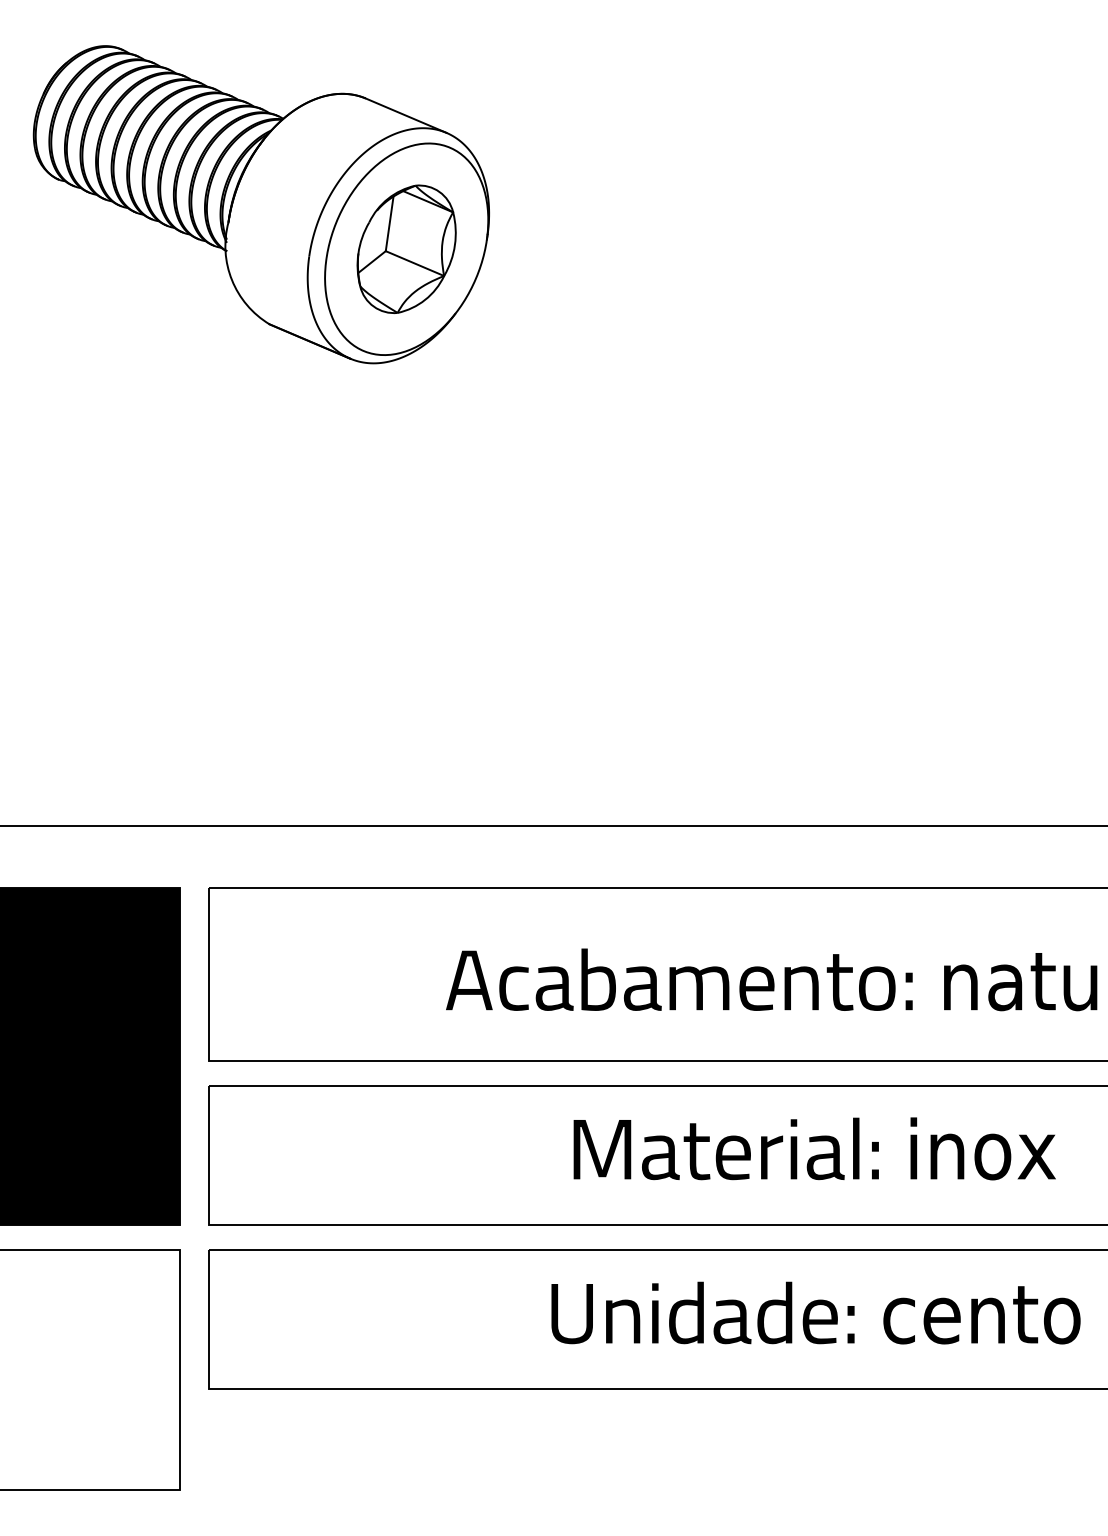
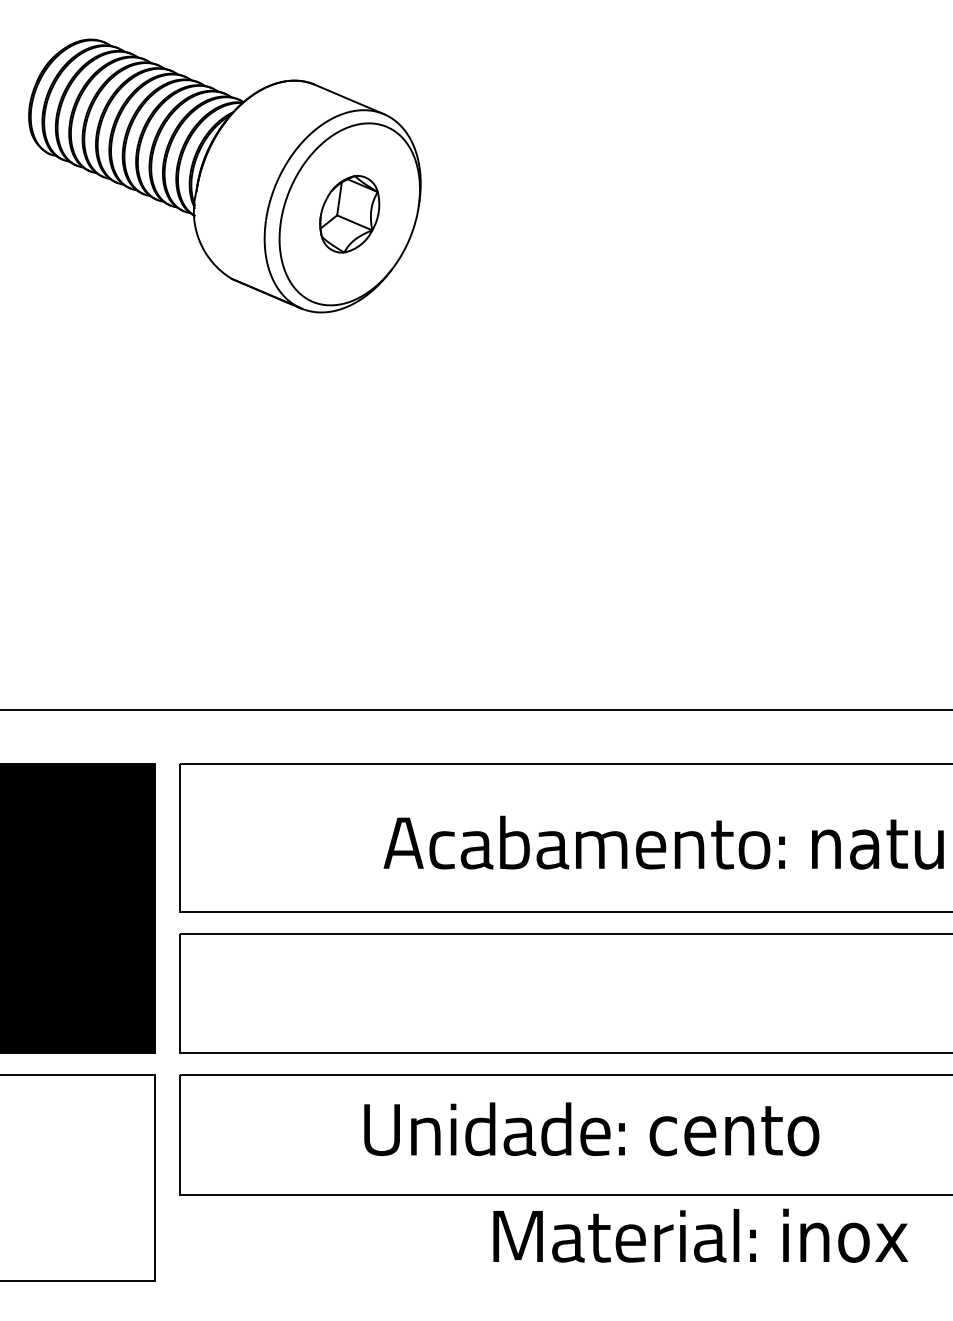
part: (406, 248) -> (349, 213), size x0.7
text: (814, 1148) -> (700, 1235), moved
text: (815, 1312) -> (591, 1128), moved

